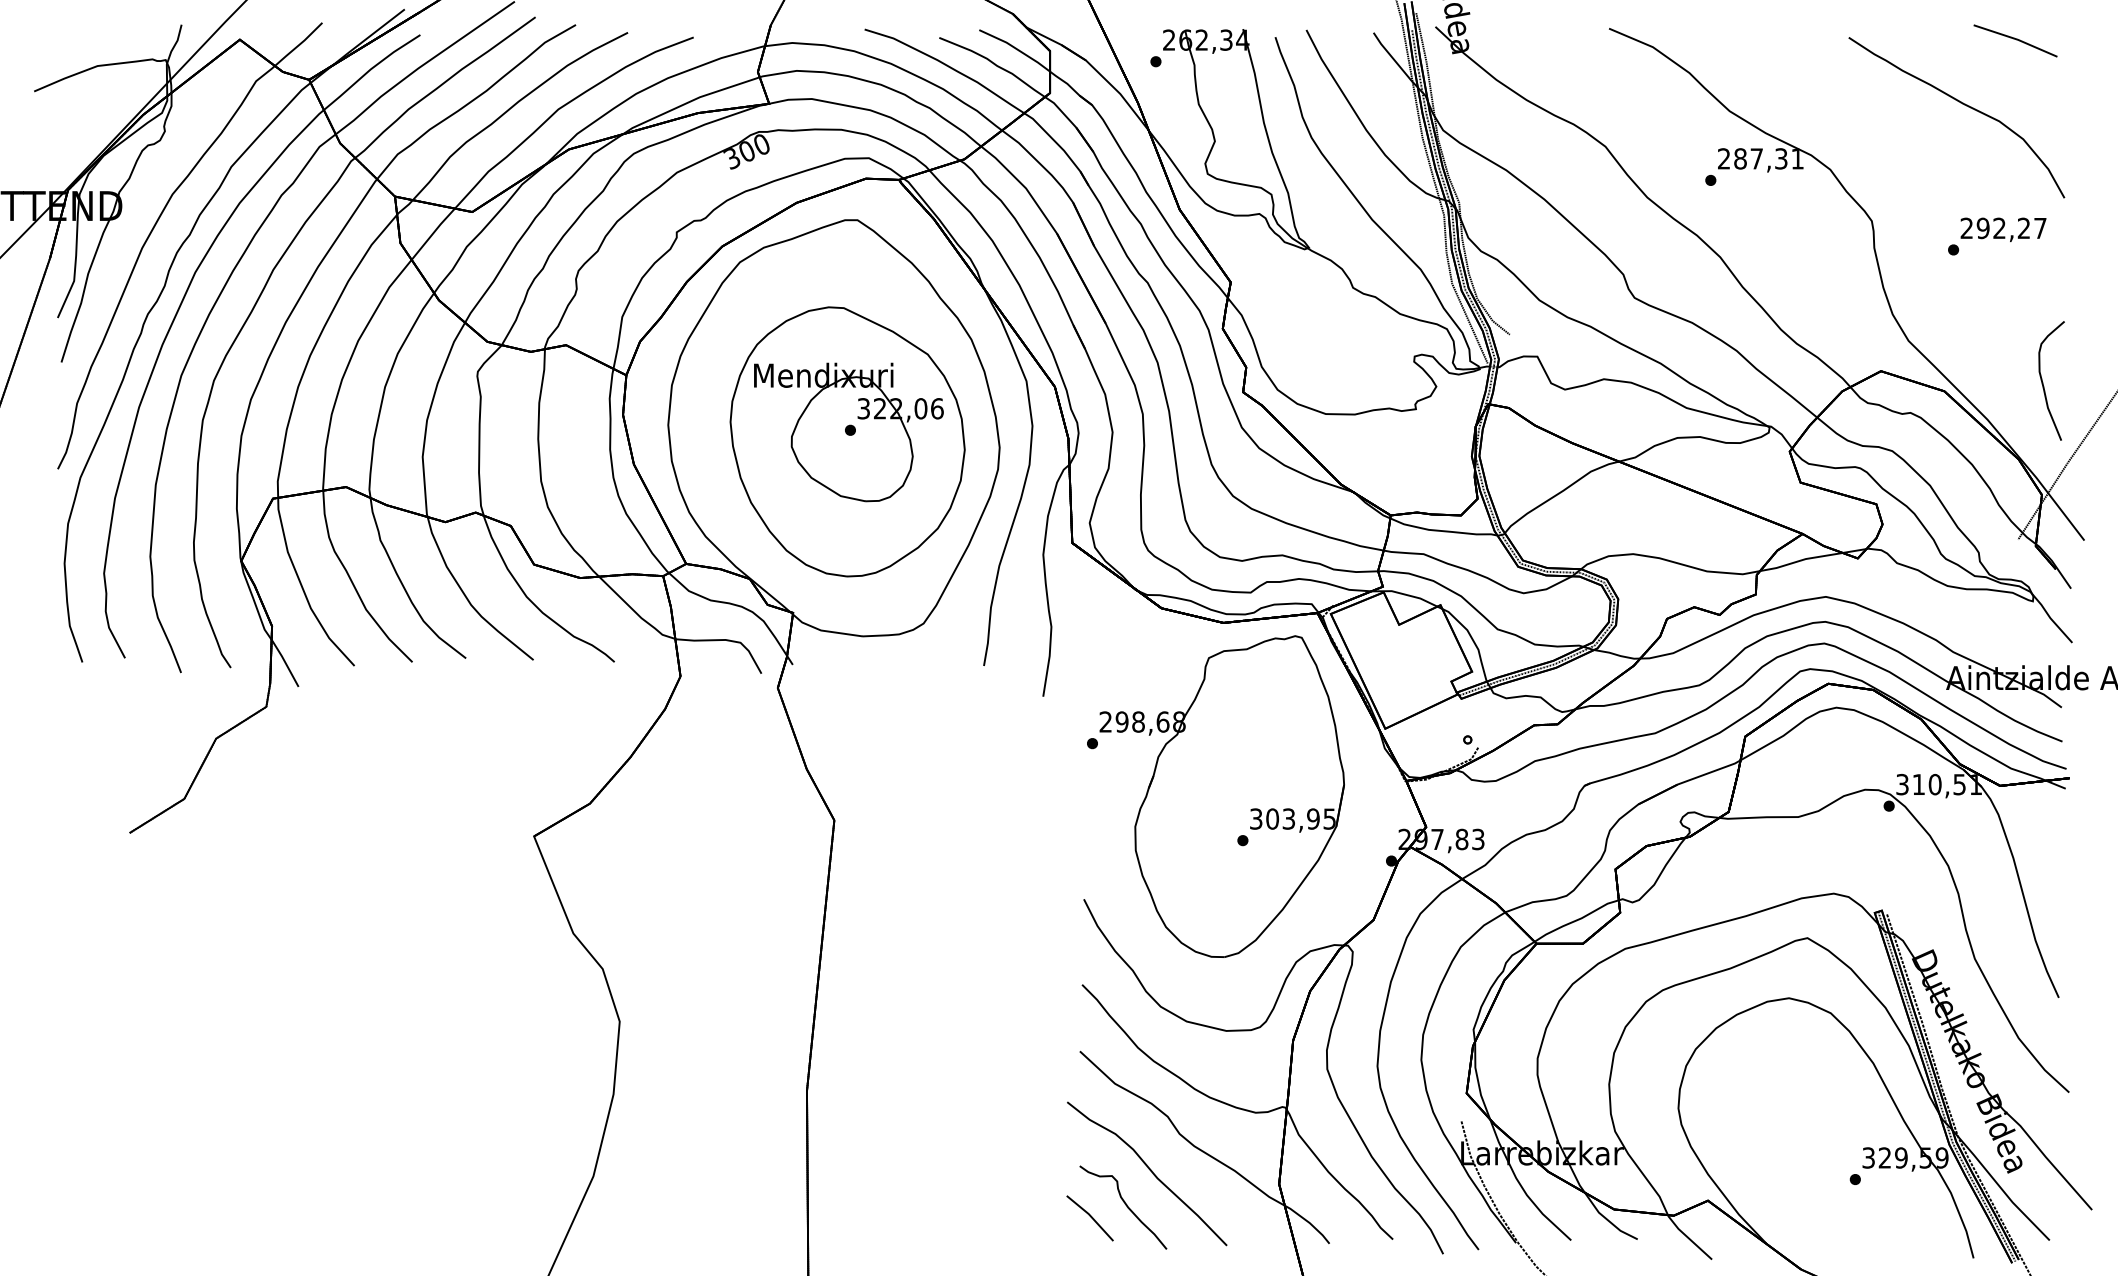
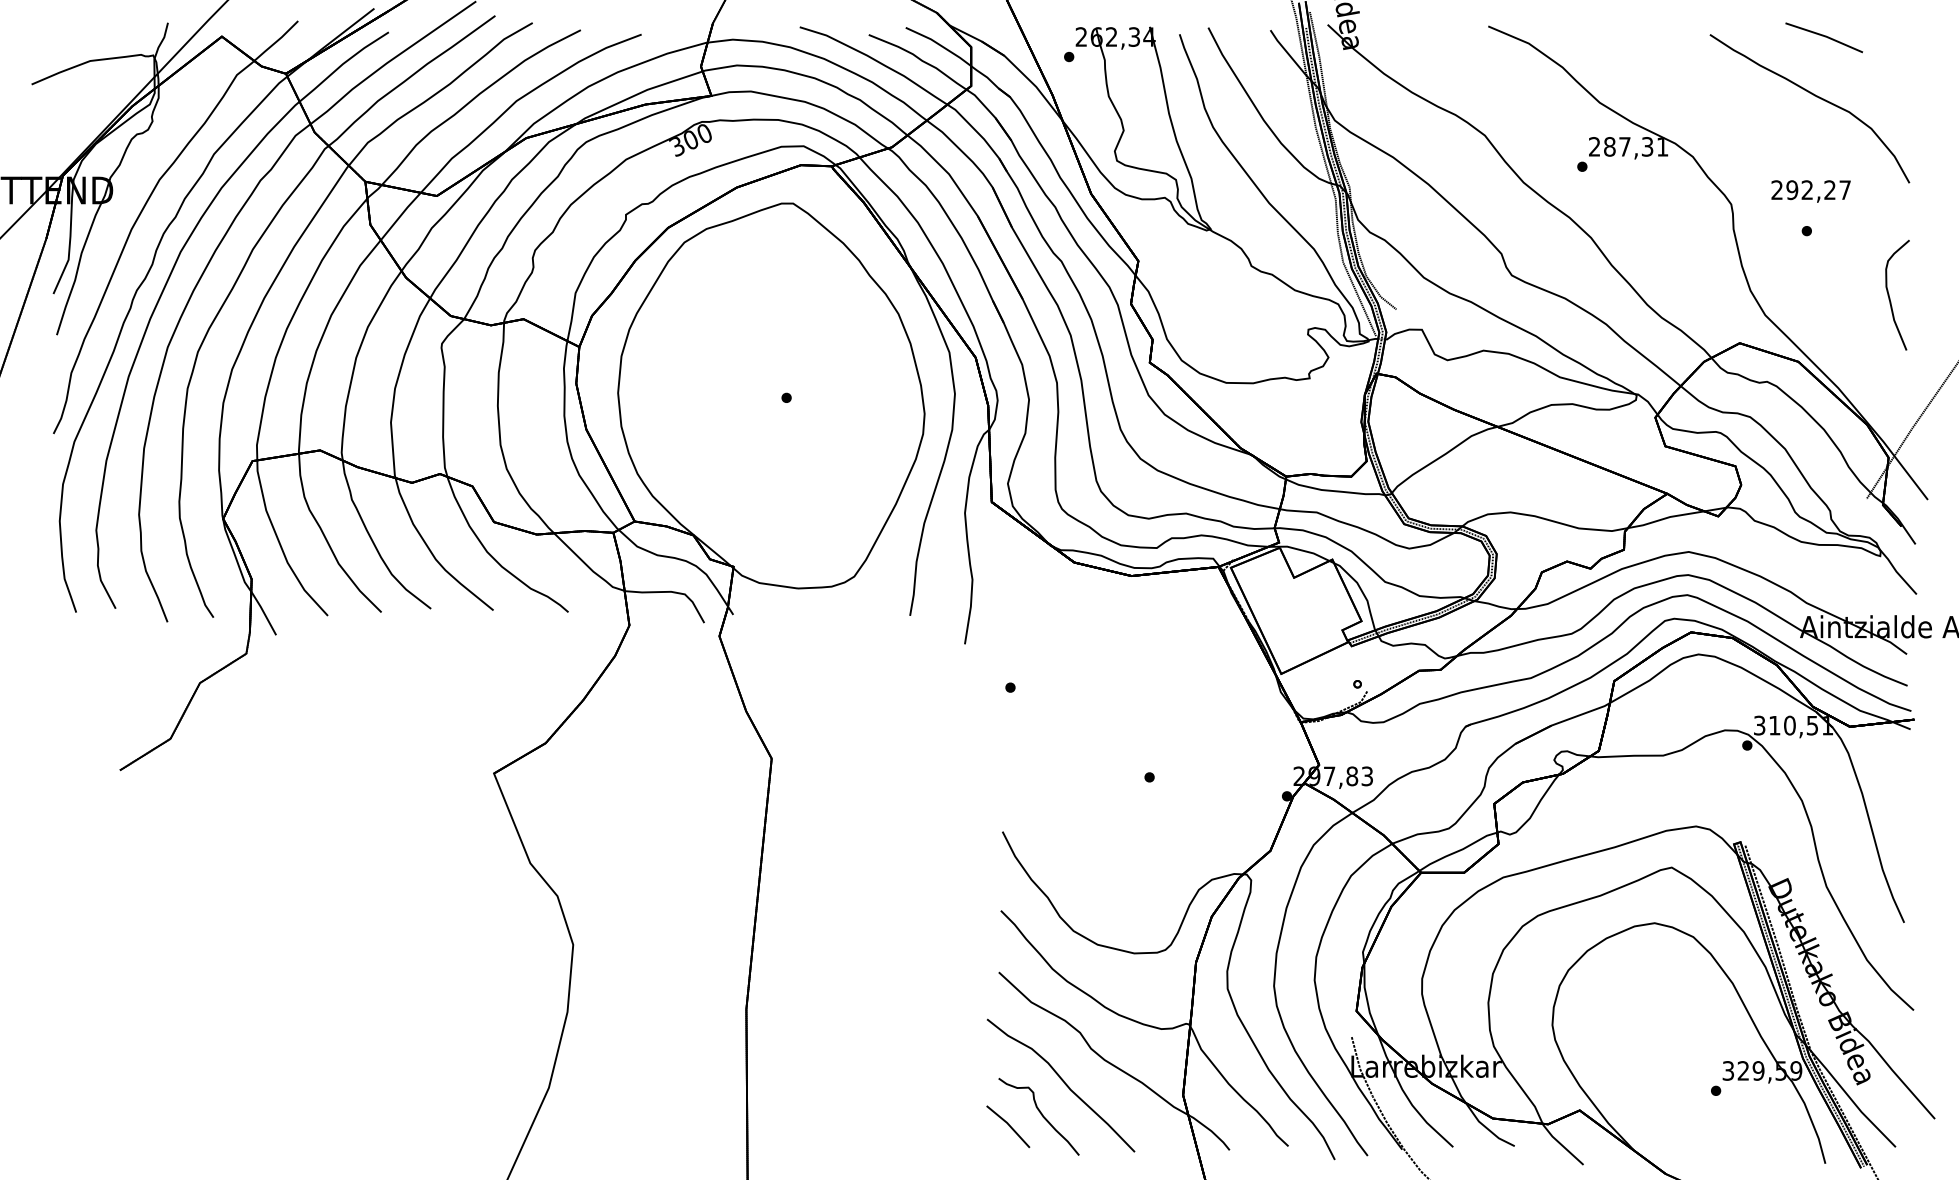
line: (2015, 39) -> (1824, 36), moved
text: (2002, 229) -> (1810, 191), moved
curve: (2043, 383) -> (1890, 297), moved
part: (847, 441) -> (783, 408), removed
part: (1222, 796) -> (1130, 736), removed

